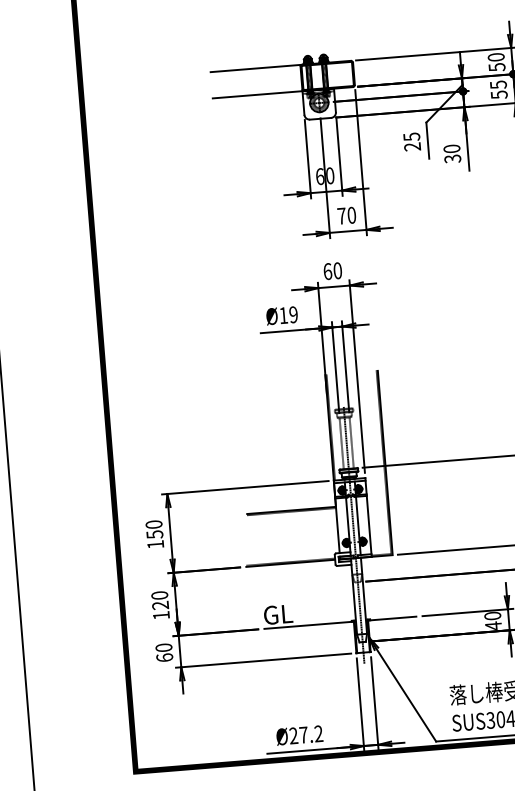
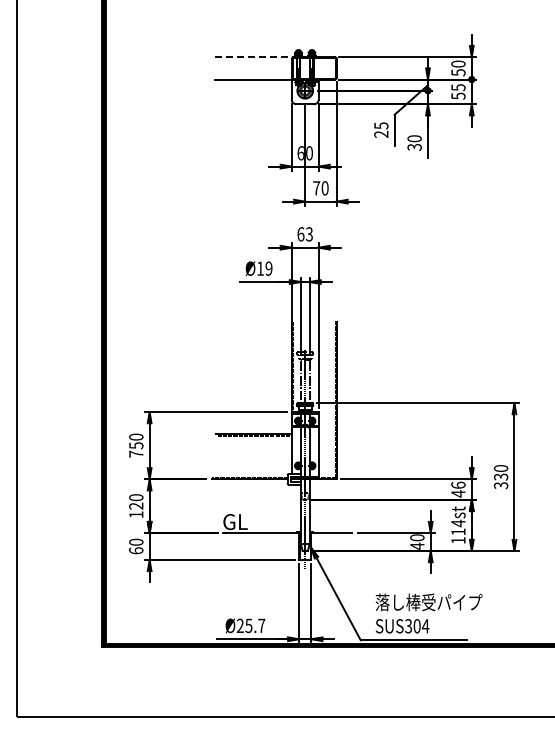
line: (256, 68) -> (254, 57), solid -> dashed
text: (336, 271) -> (308, 234), 60 -> 63
text: (155, 543) -> (136, 453), 150 -> 750
text: (311, 734) -> (255, 625), Ø27.2 -> Ø25.7

